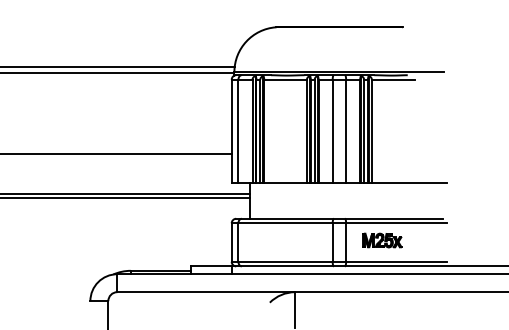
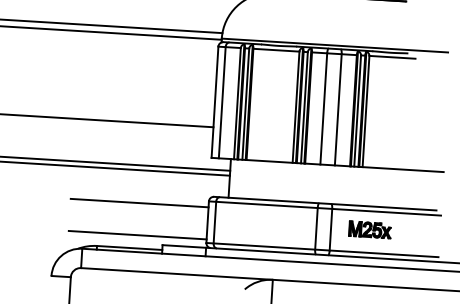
line: (167, 228) -> (139, 202), added
line: (167, 258) -> (137, 235), added

